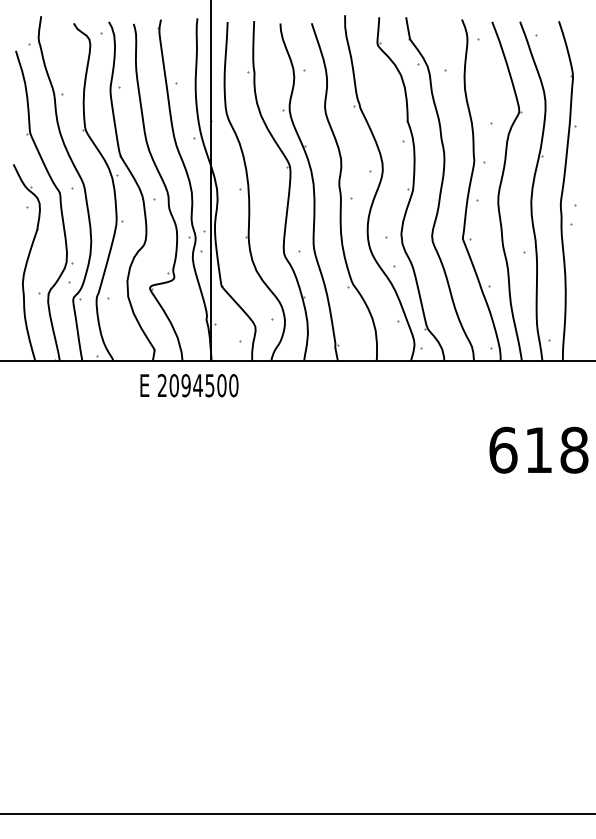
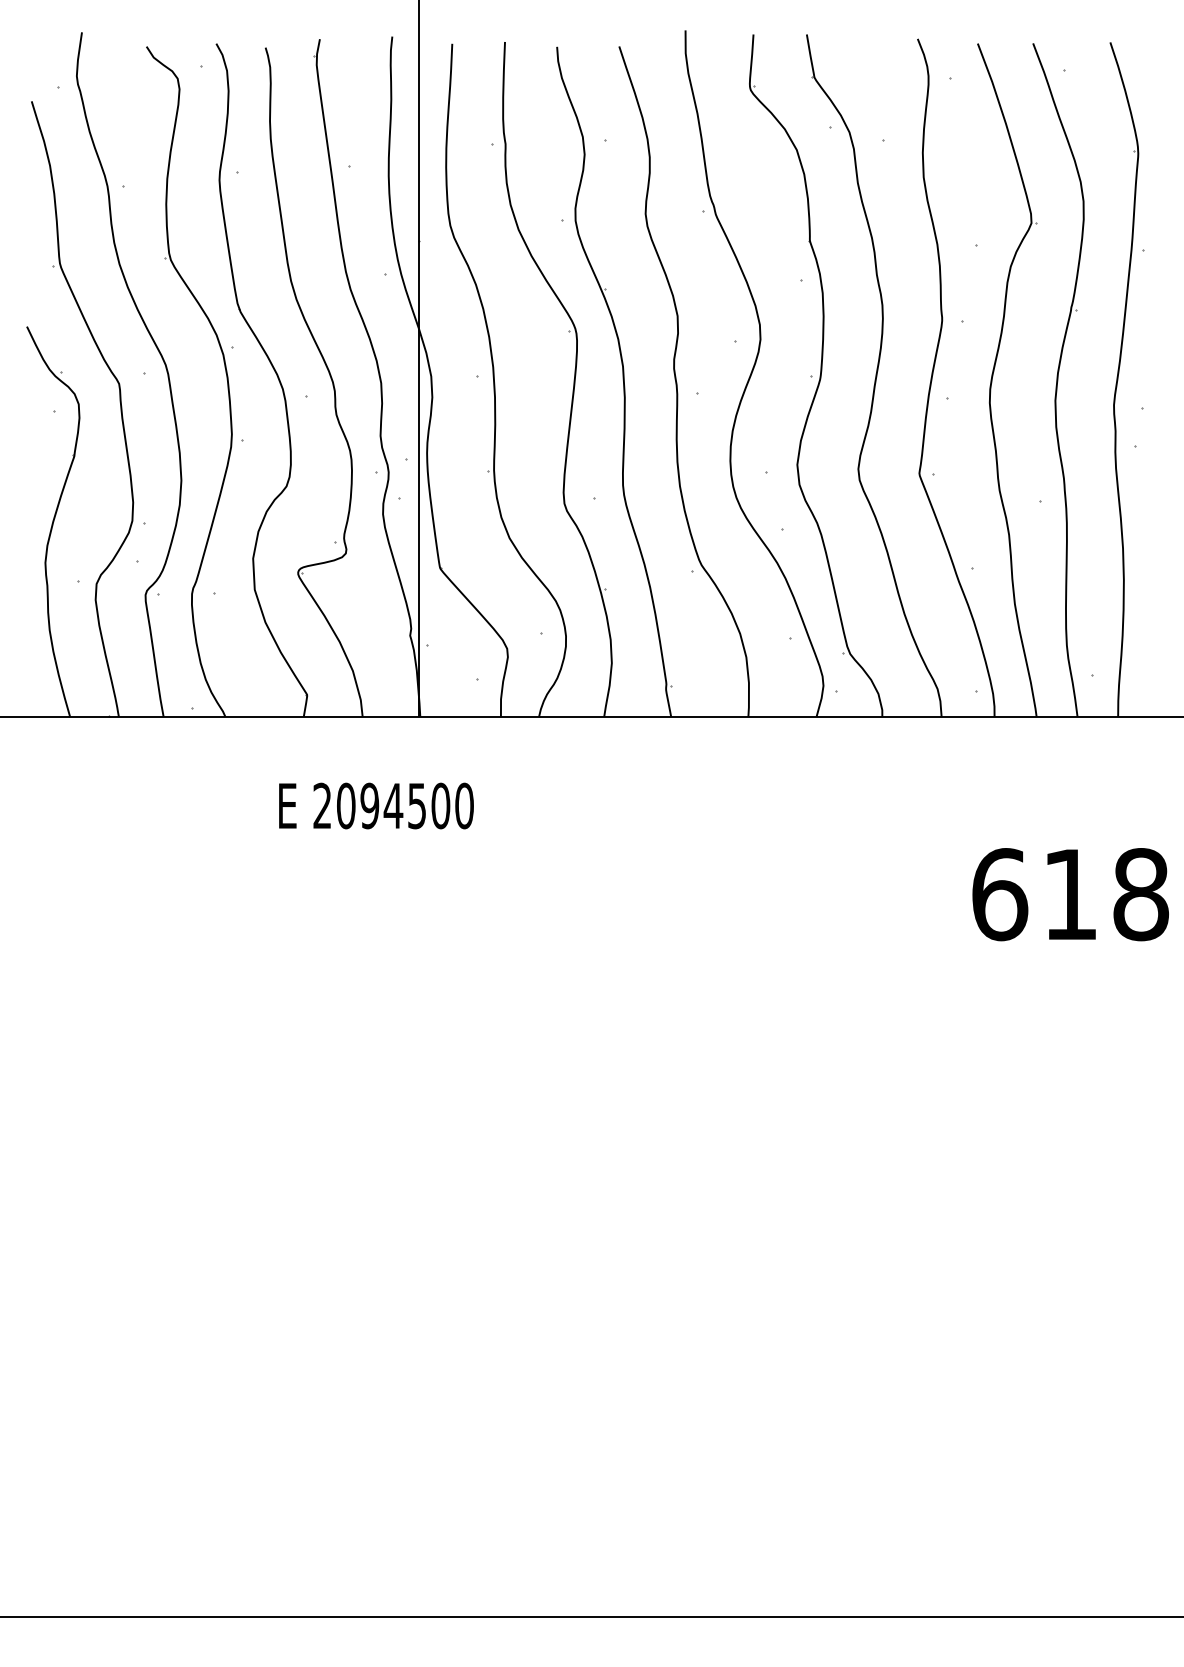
text: (189, 385) -> (376, 805), moved

